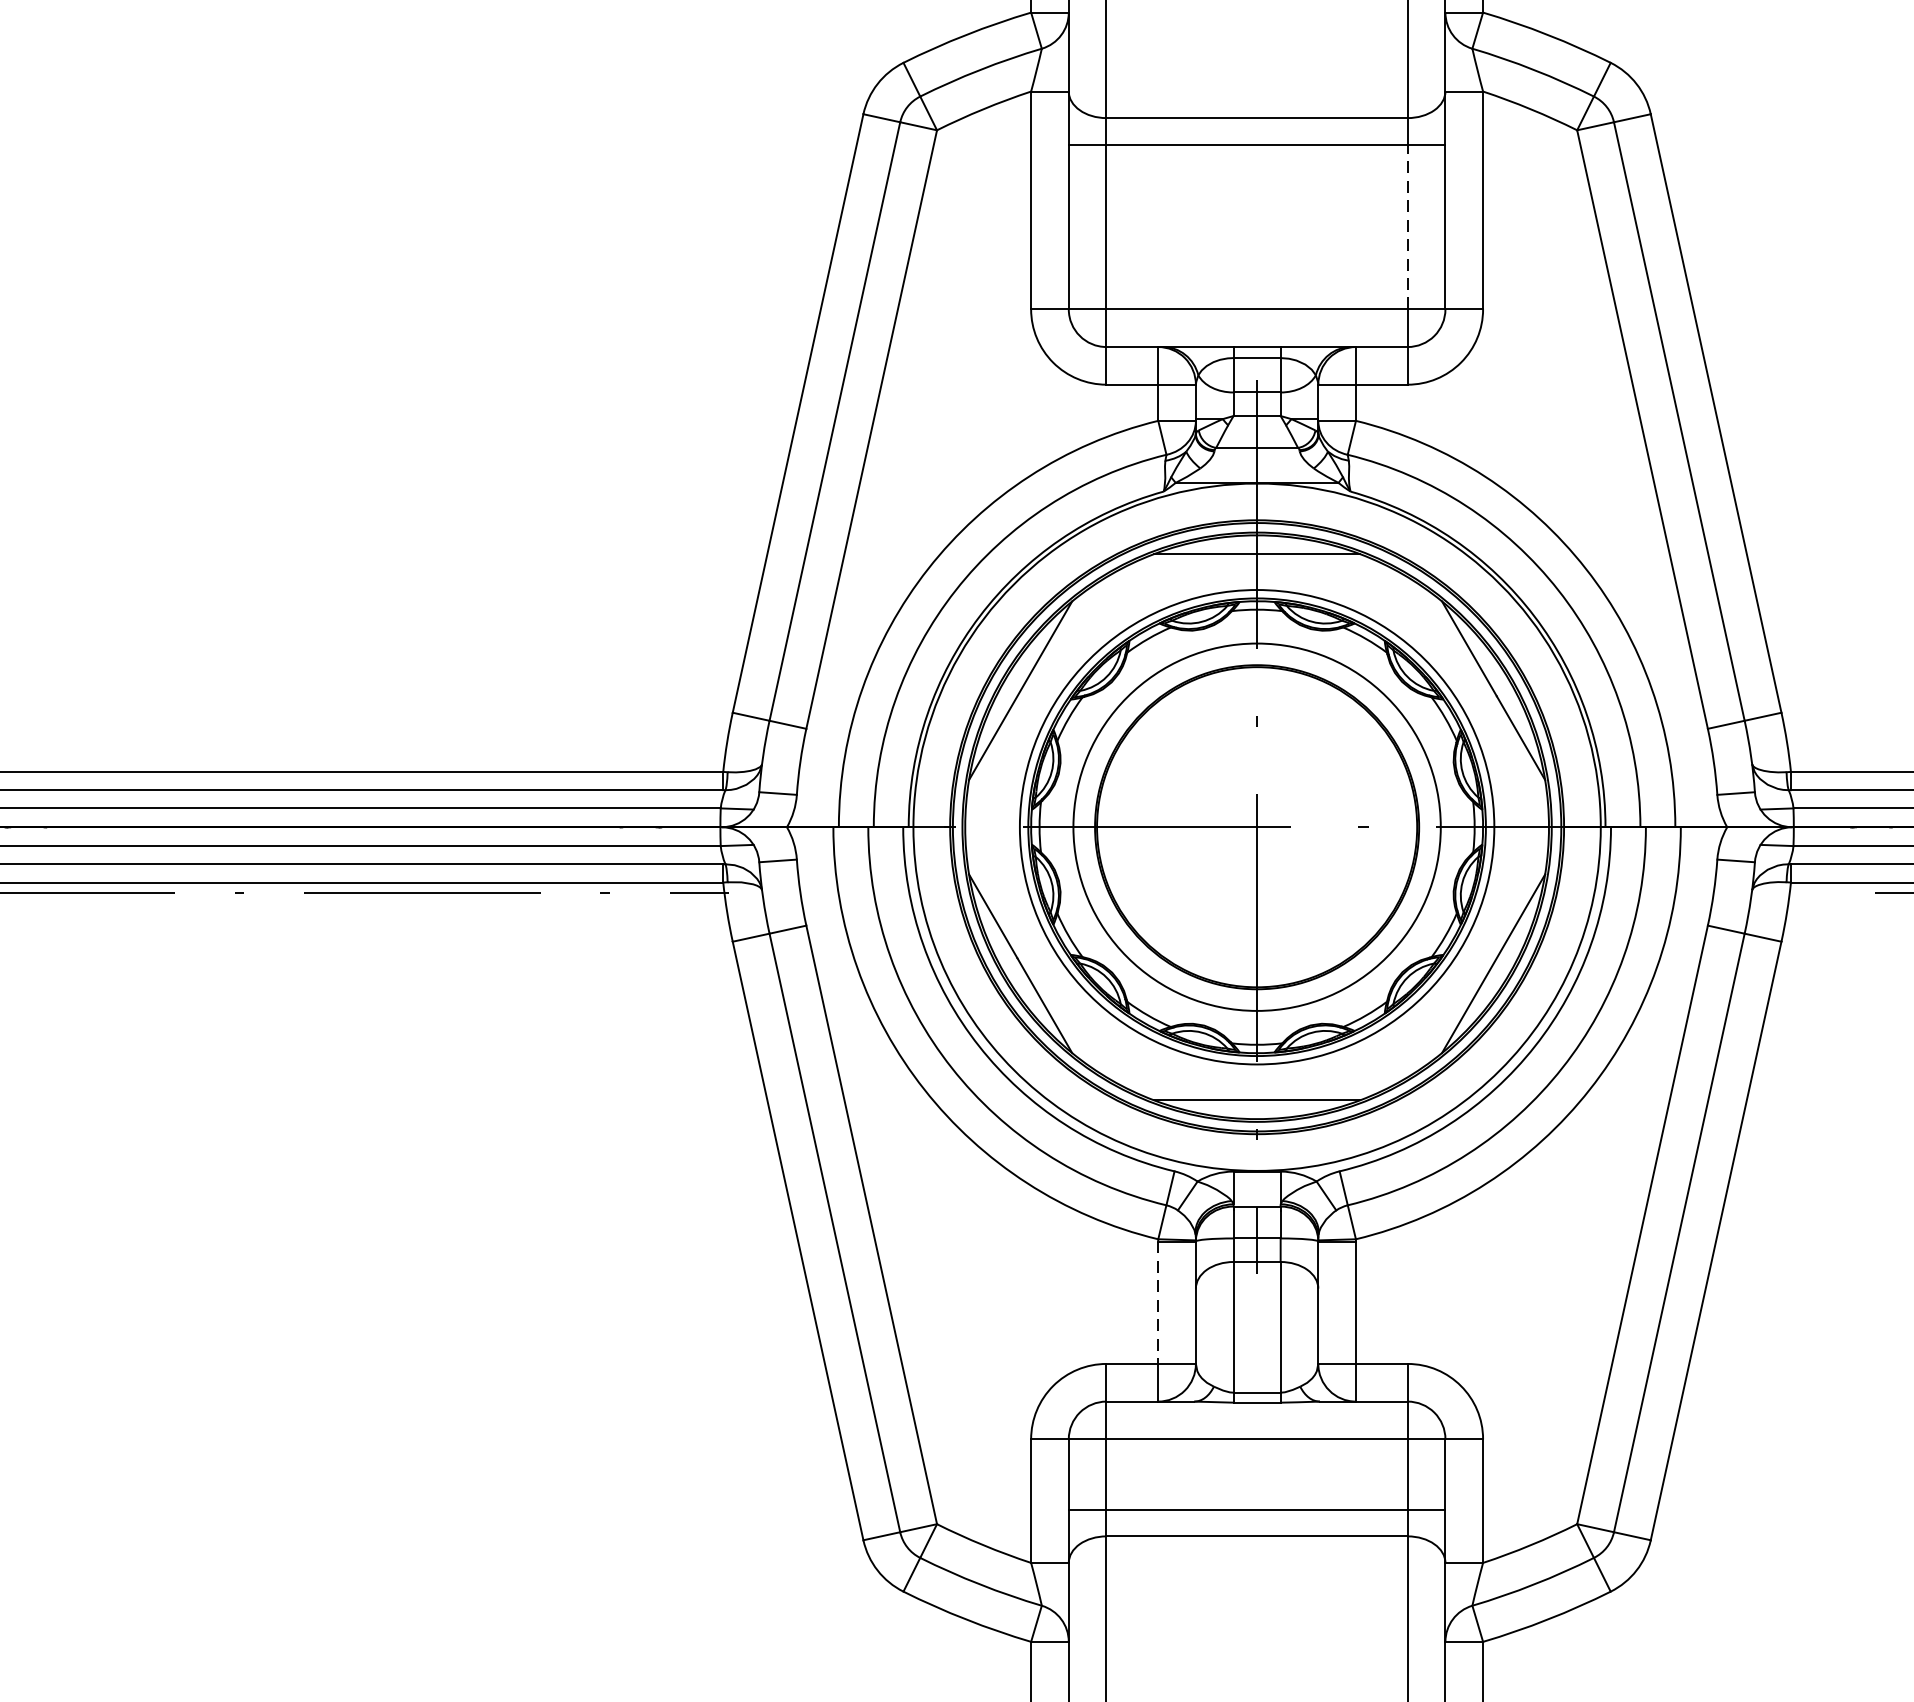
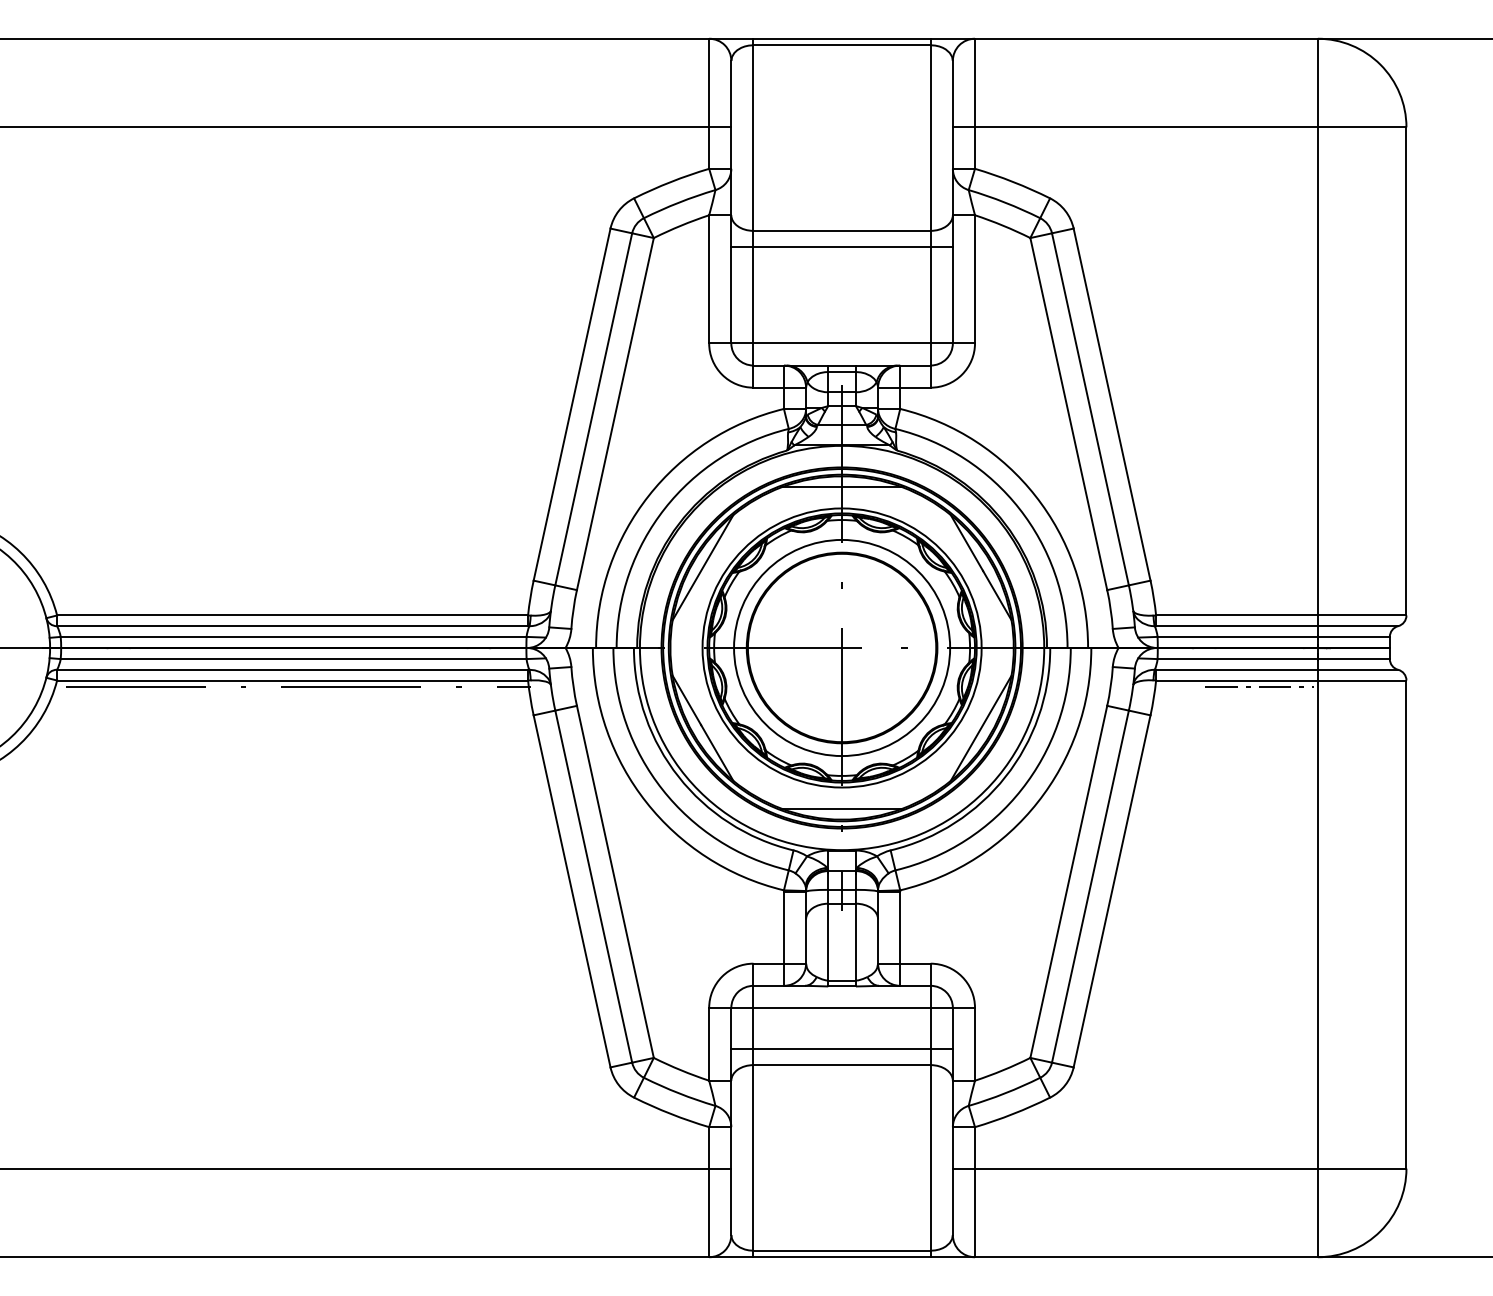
line: (1407, 226) -> (930, 294), dashed -> solid
line: (1157, 1302) -> (783, 927), dashed -> solid

